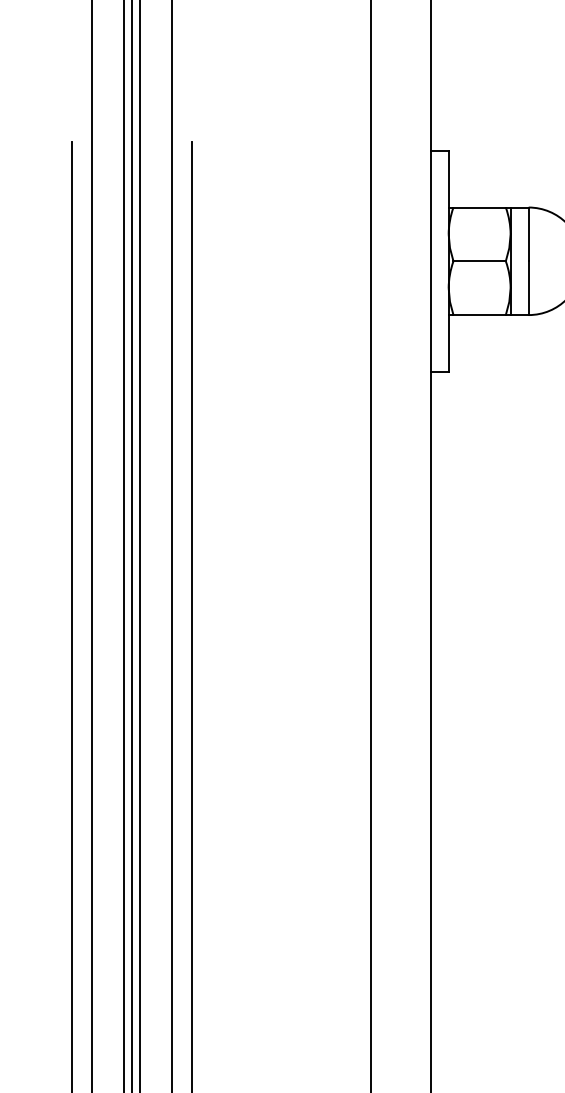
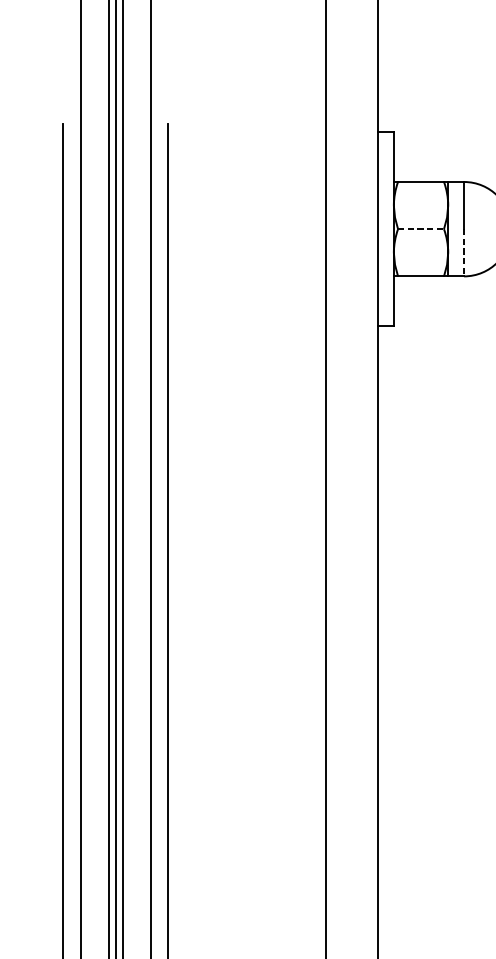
line: (480, 261) -> (421, 229), solid -> dashed
line: (528, 288) -> (463, 253), solid -> dashed

